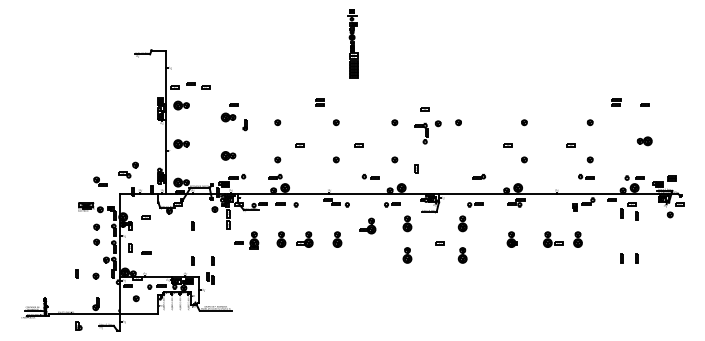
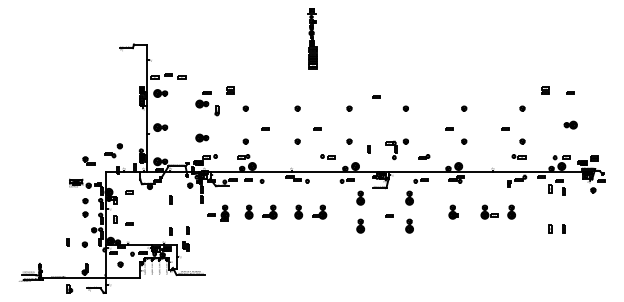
part: (320, 102) -> (230, 90), moved
part: (427, 132) -> (396, 149), moved
part: (367, 225) -> (319, 211), moved

